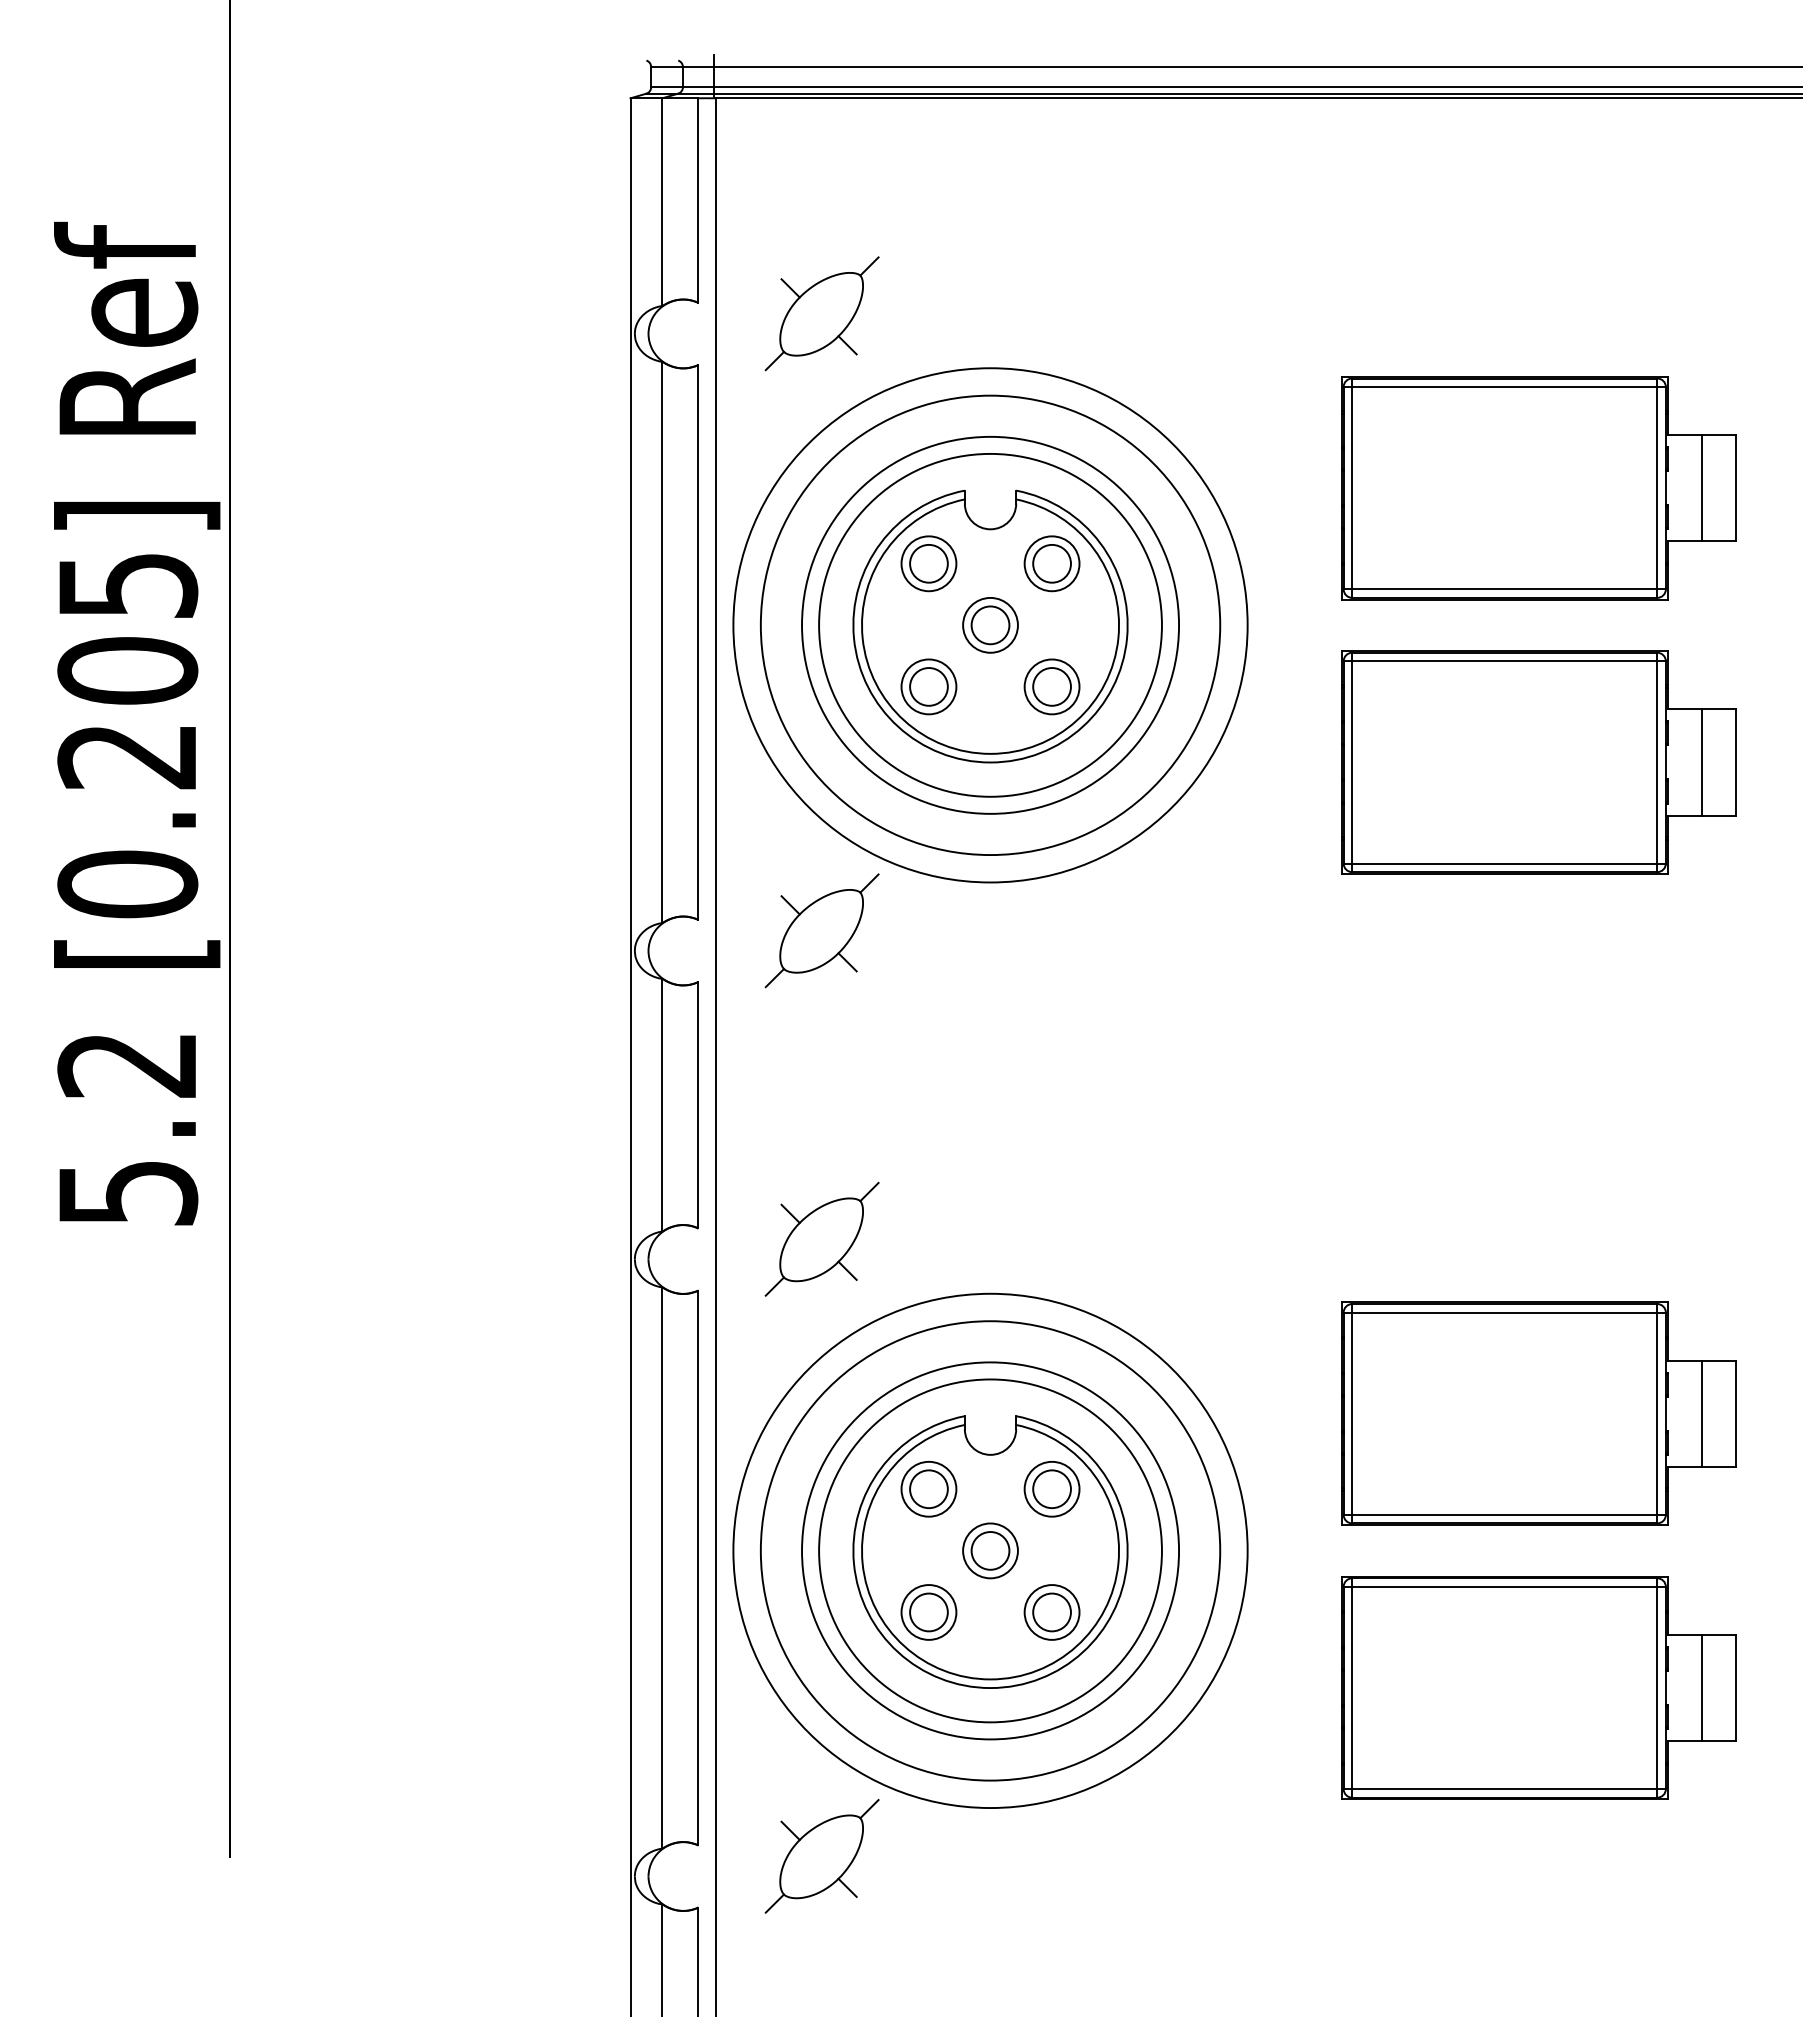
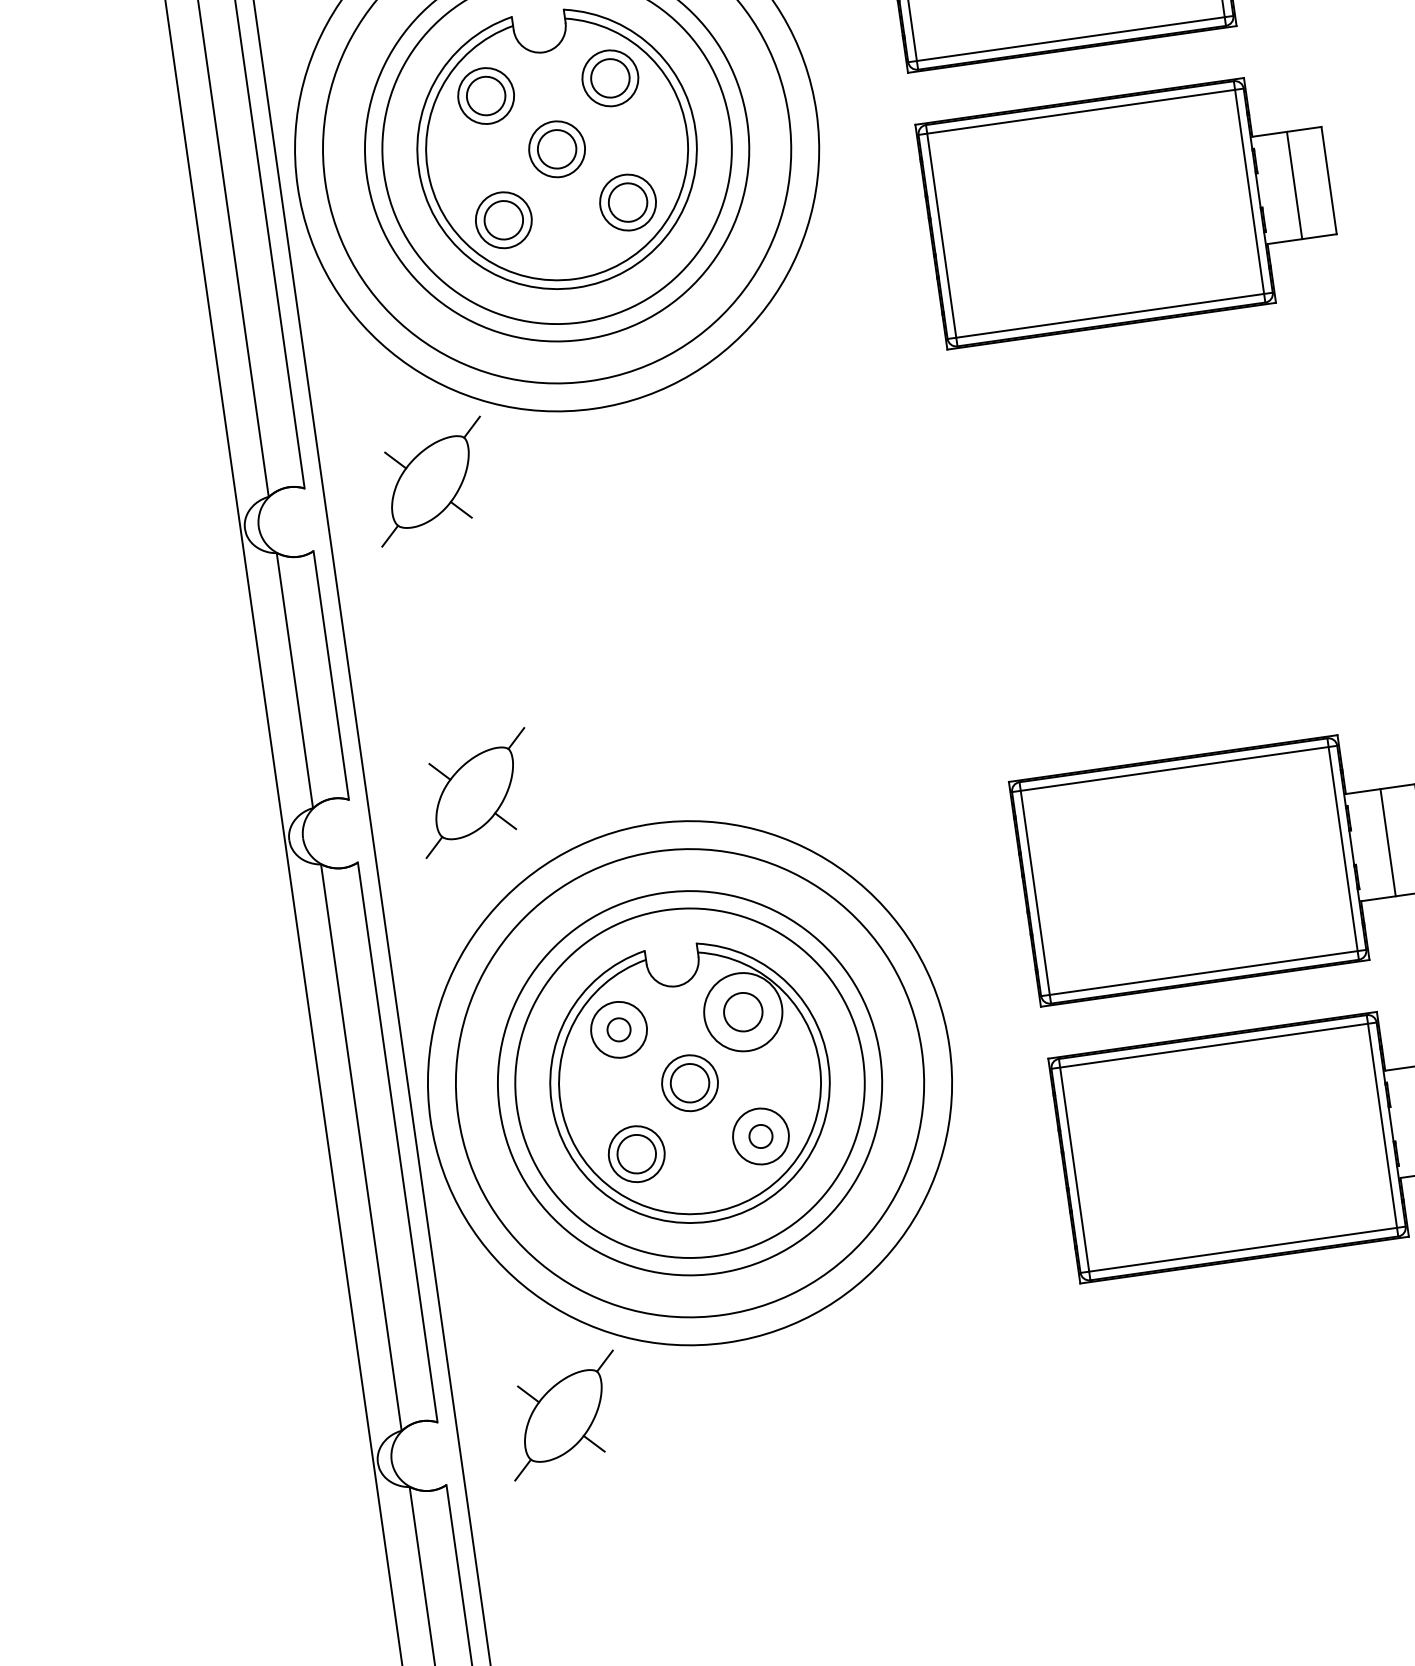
circle: (1051, 1488) -> (742, 1011), size x1.4
circle: (928, 1489) -> (618, 1030), size x0.6
circle: (1051, 1612) -> (760, 1136), size x0.6

